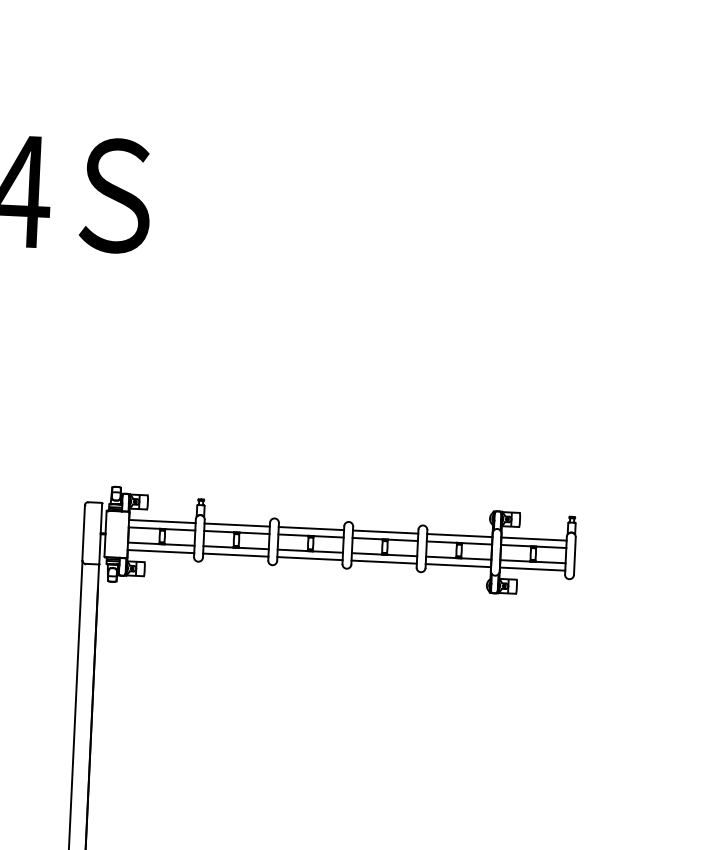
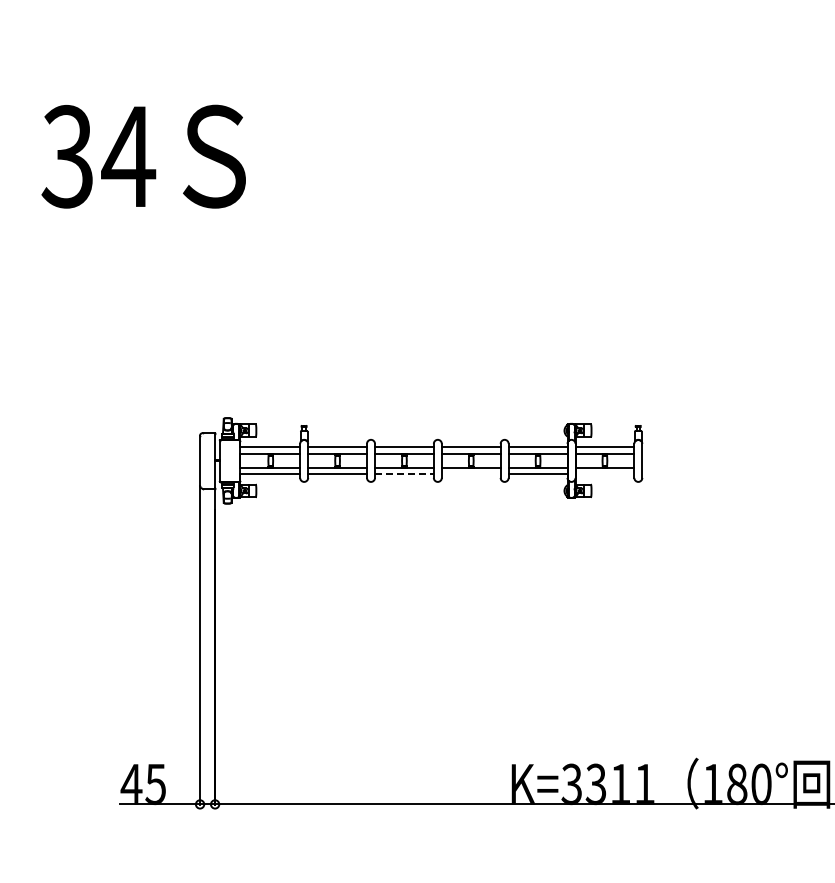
line: (310, 558) -> (404, 474), solid -> dashed
line: (383, 562) -> (470, 474), removed
line: (532, 569) -> (604, 474), removed

